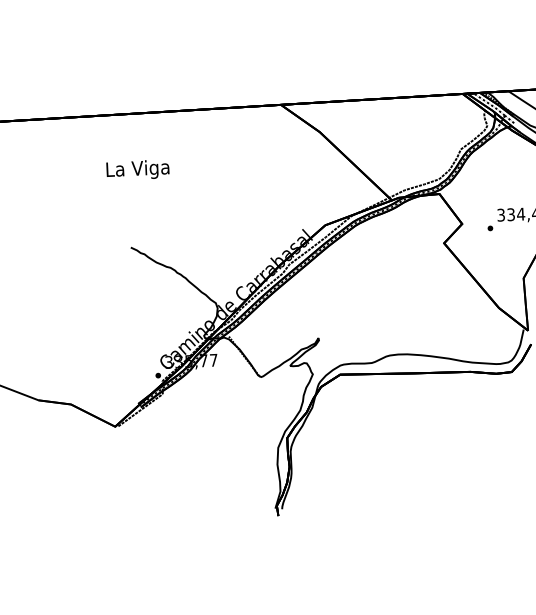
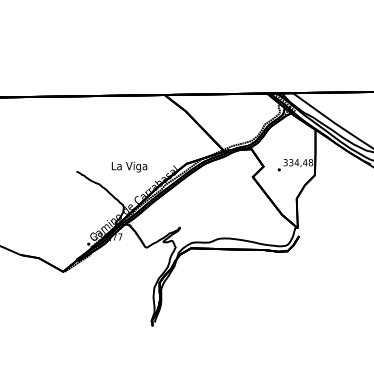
text: (137, 169) -> (129, 166), moved

